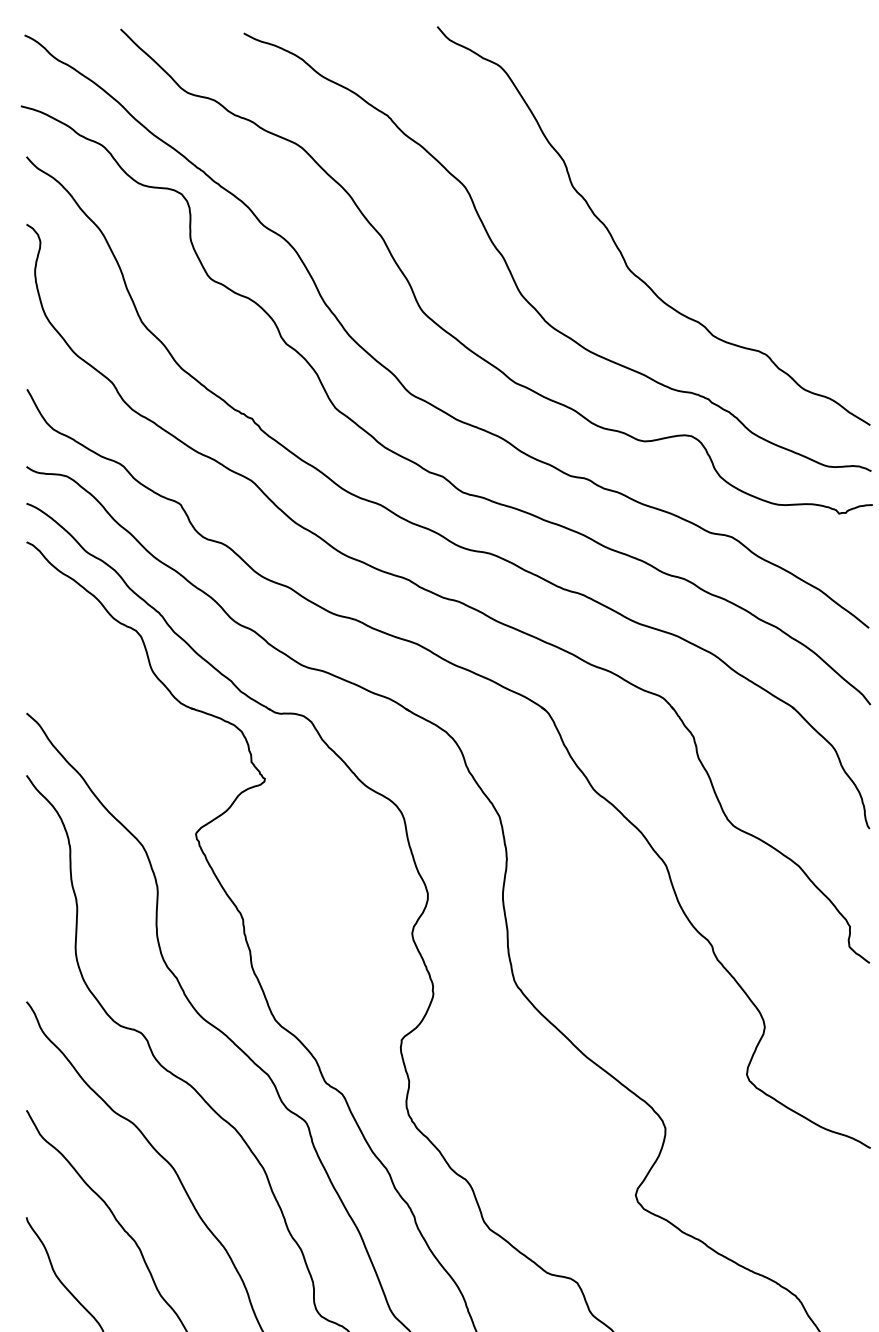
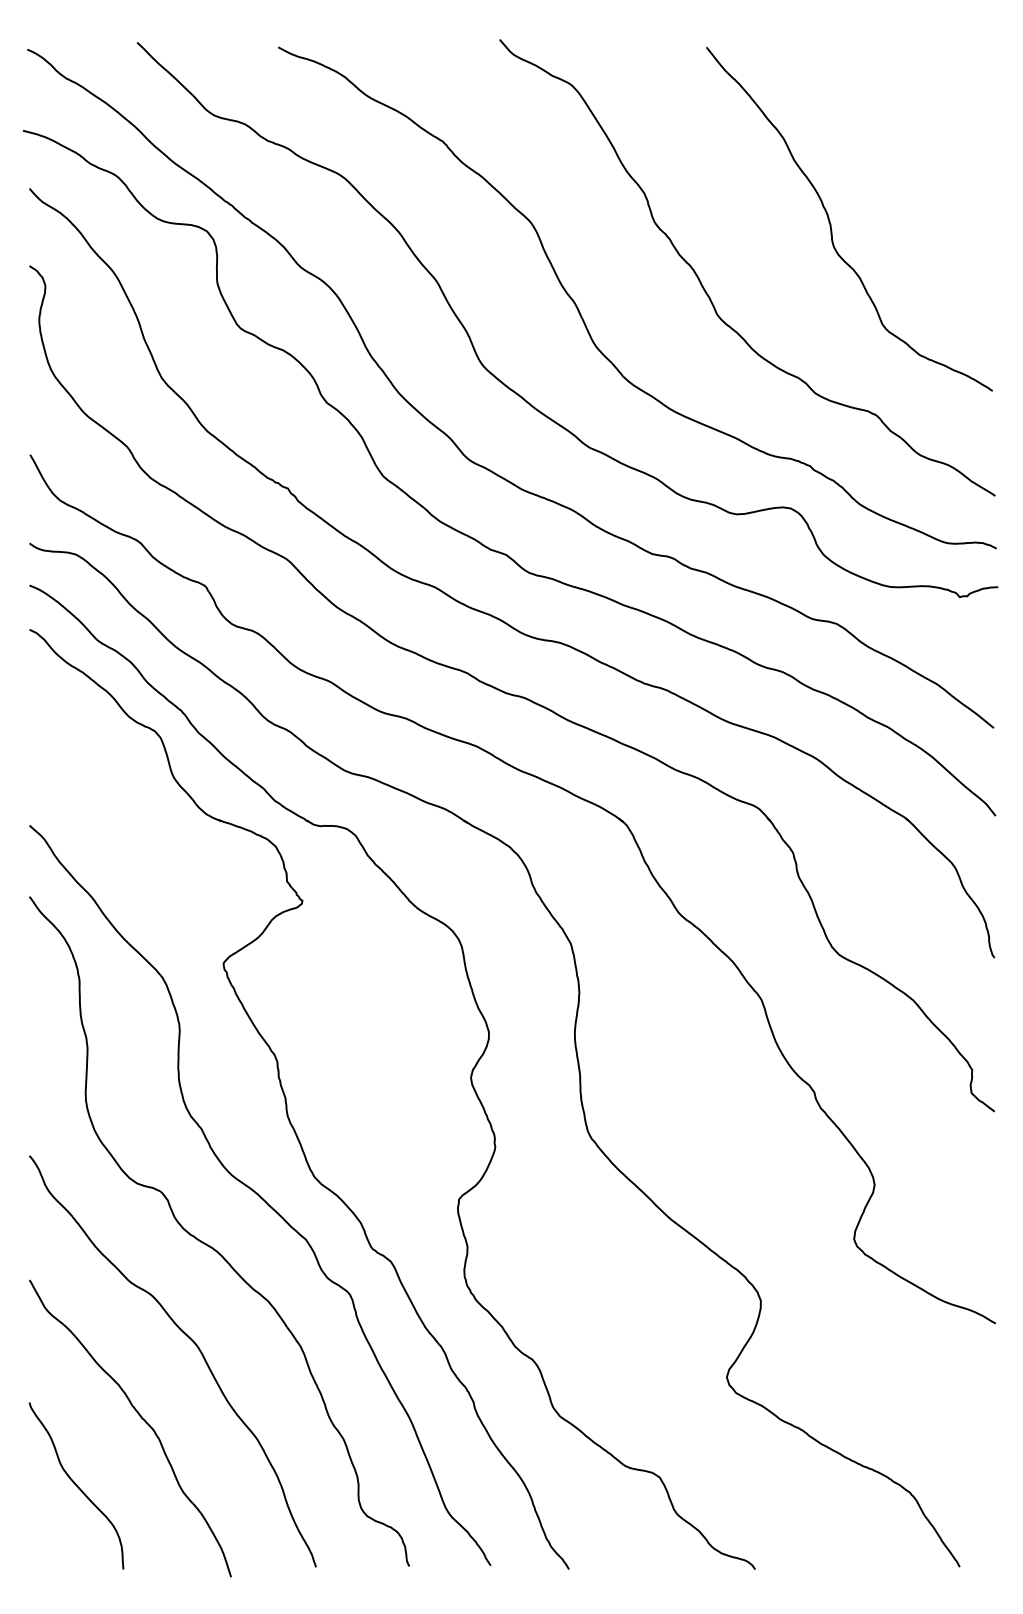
curve: (727, 188) -> (831, 224), added

